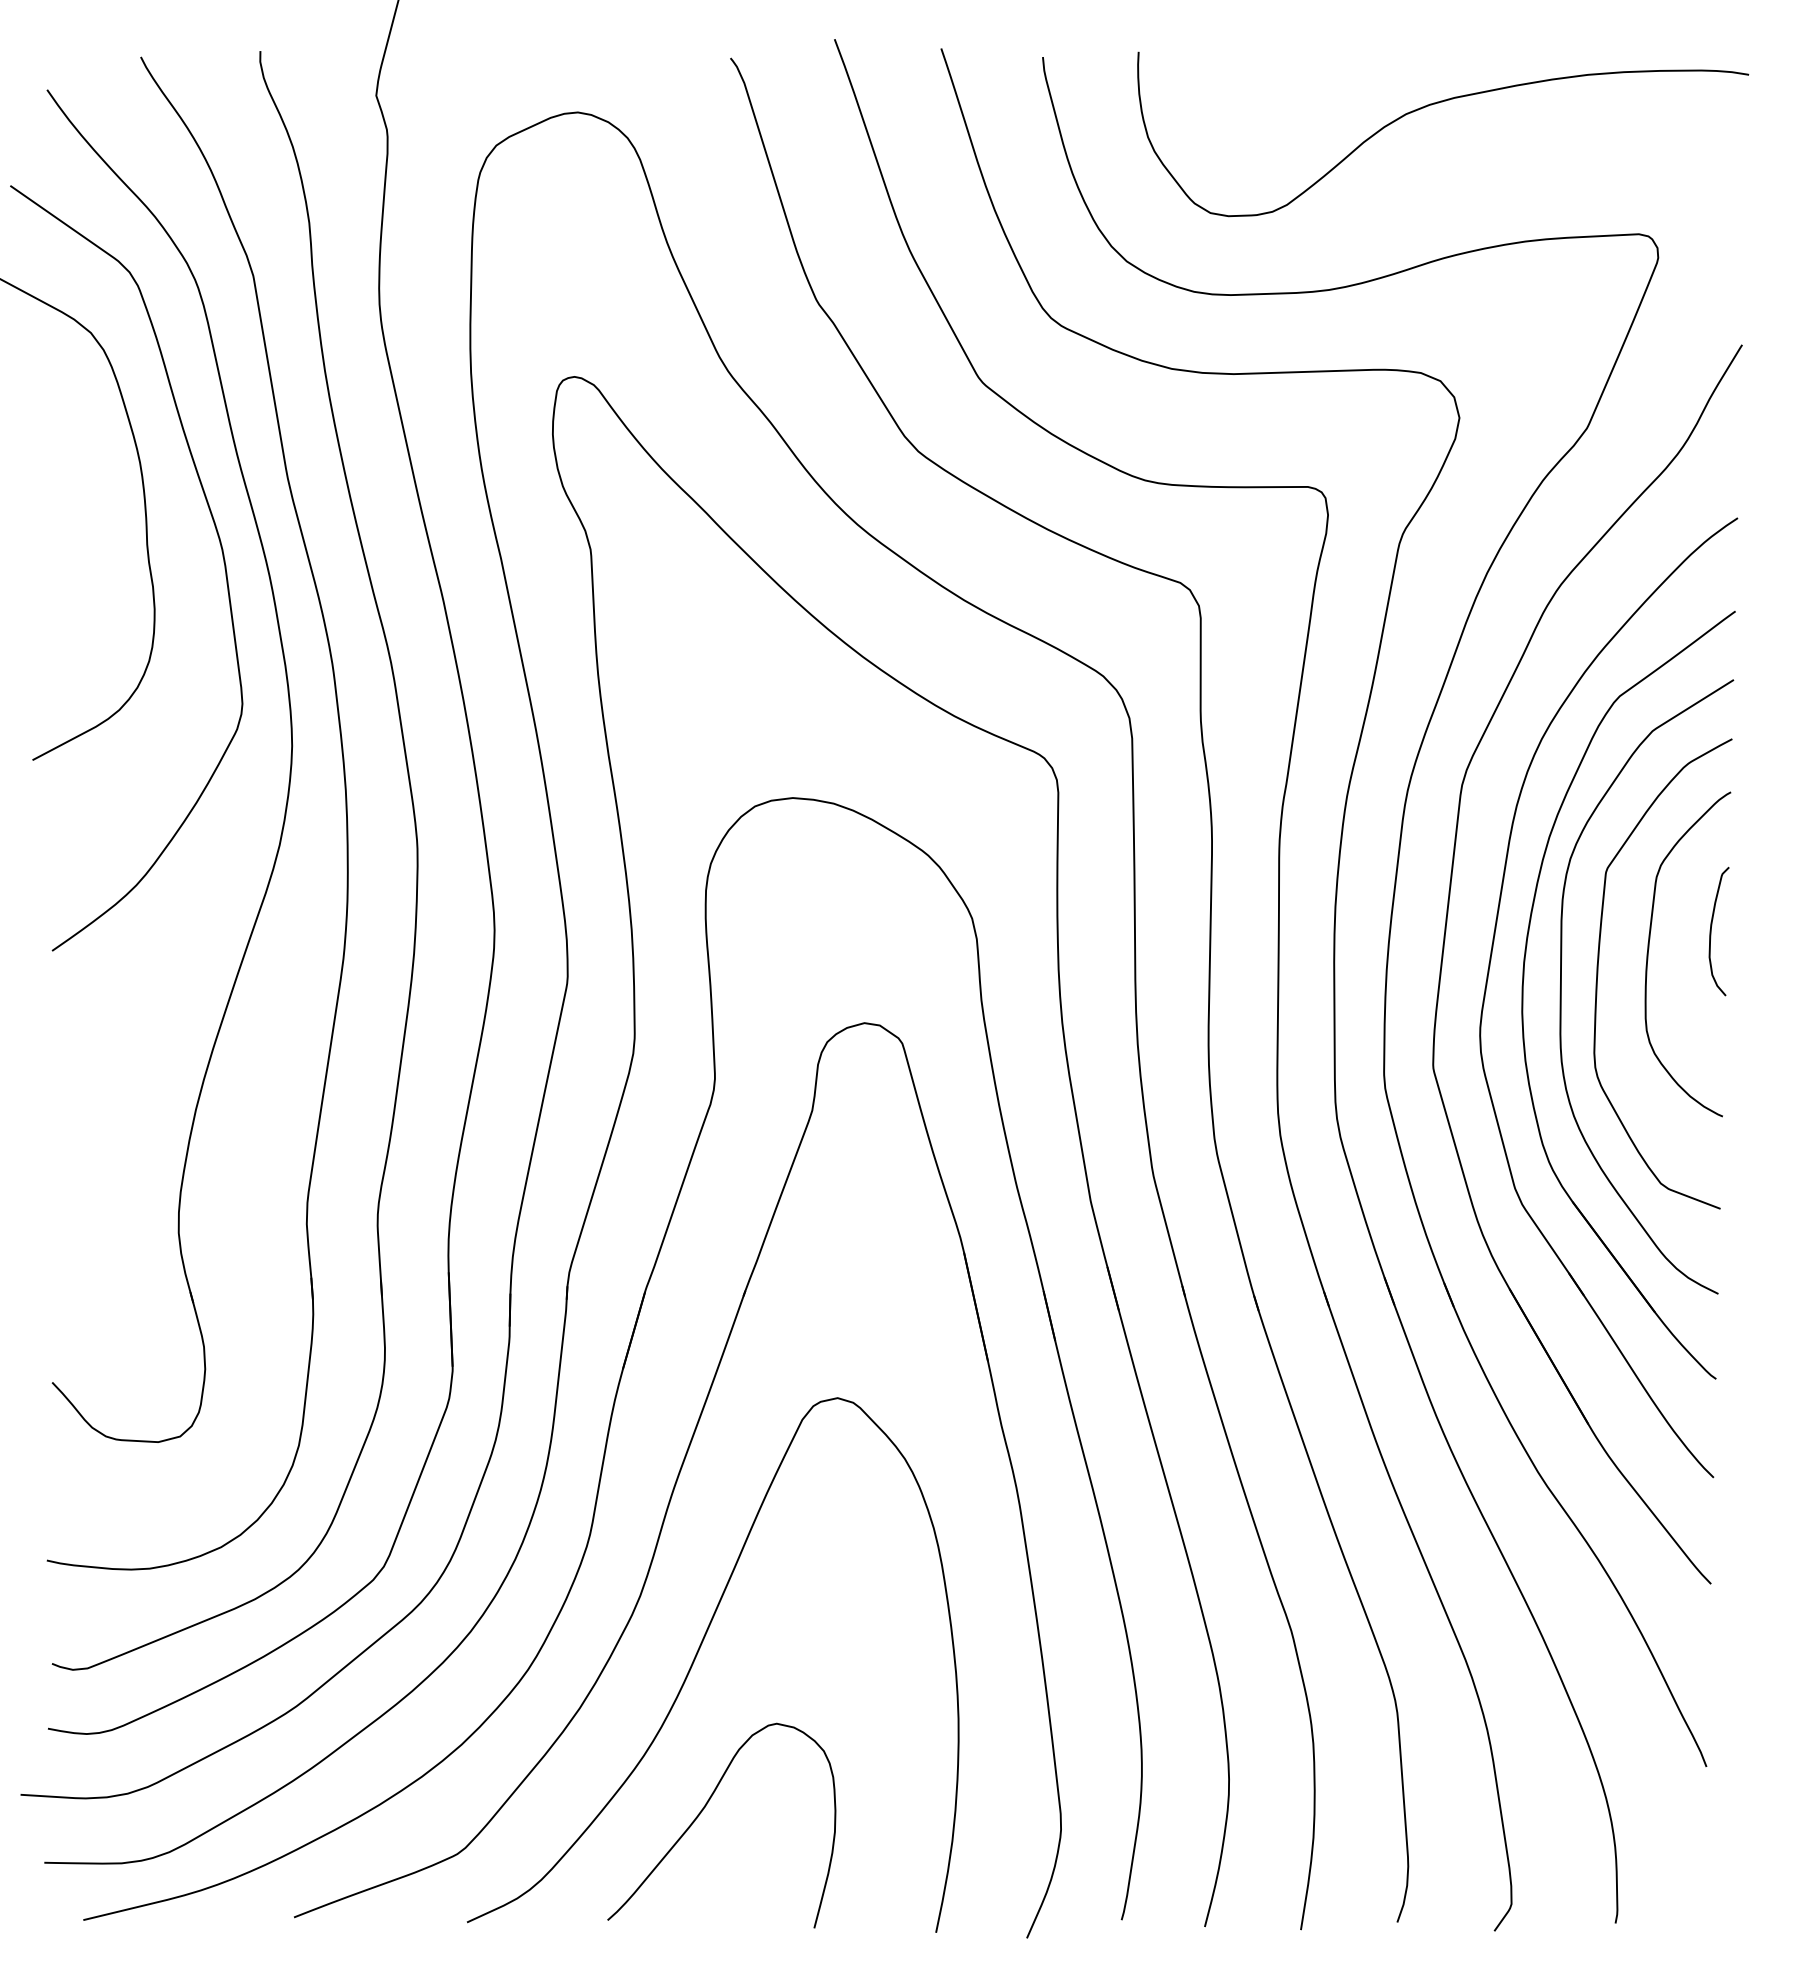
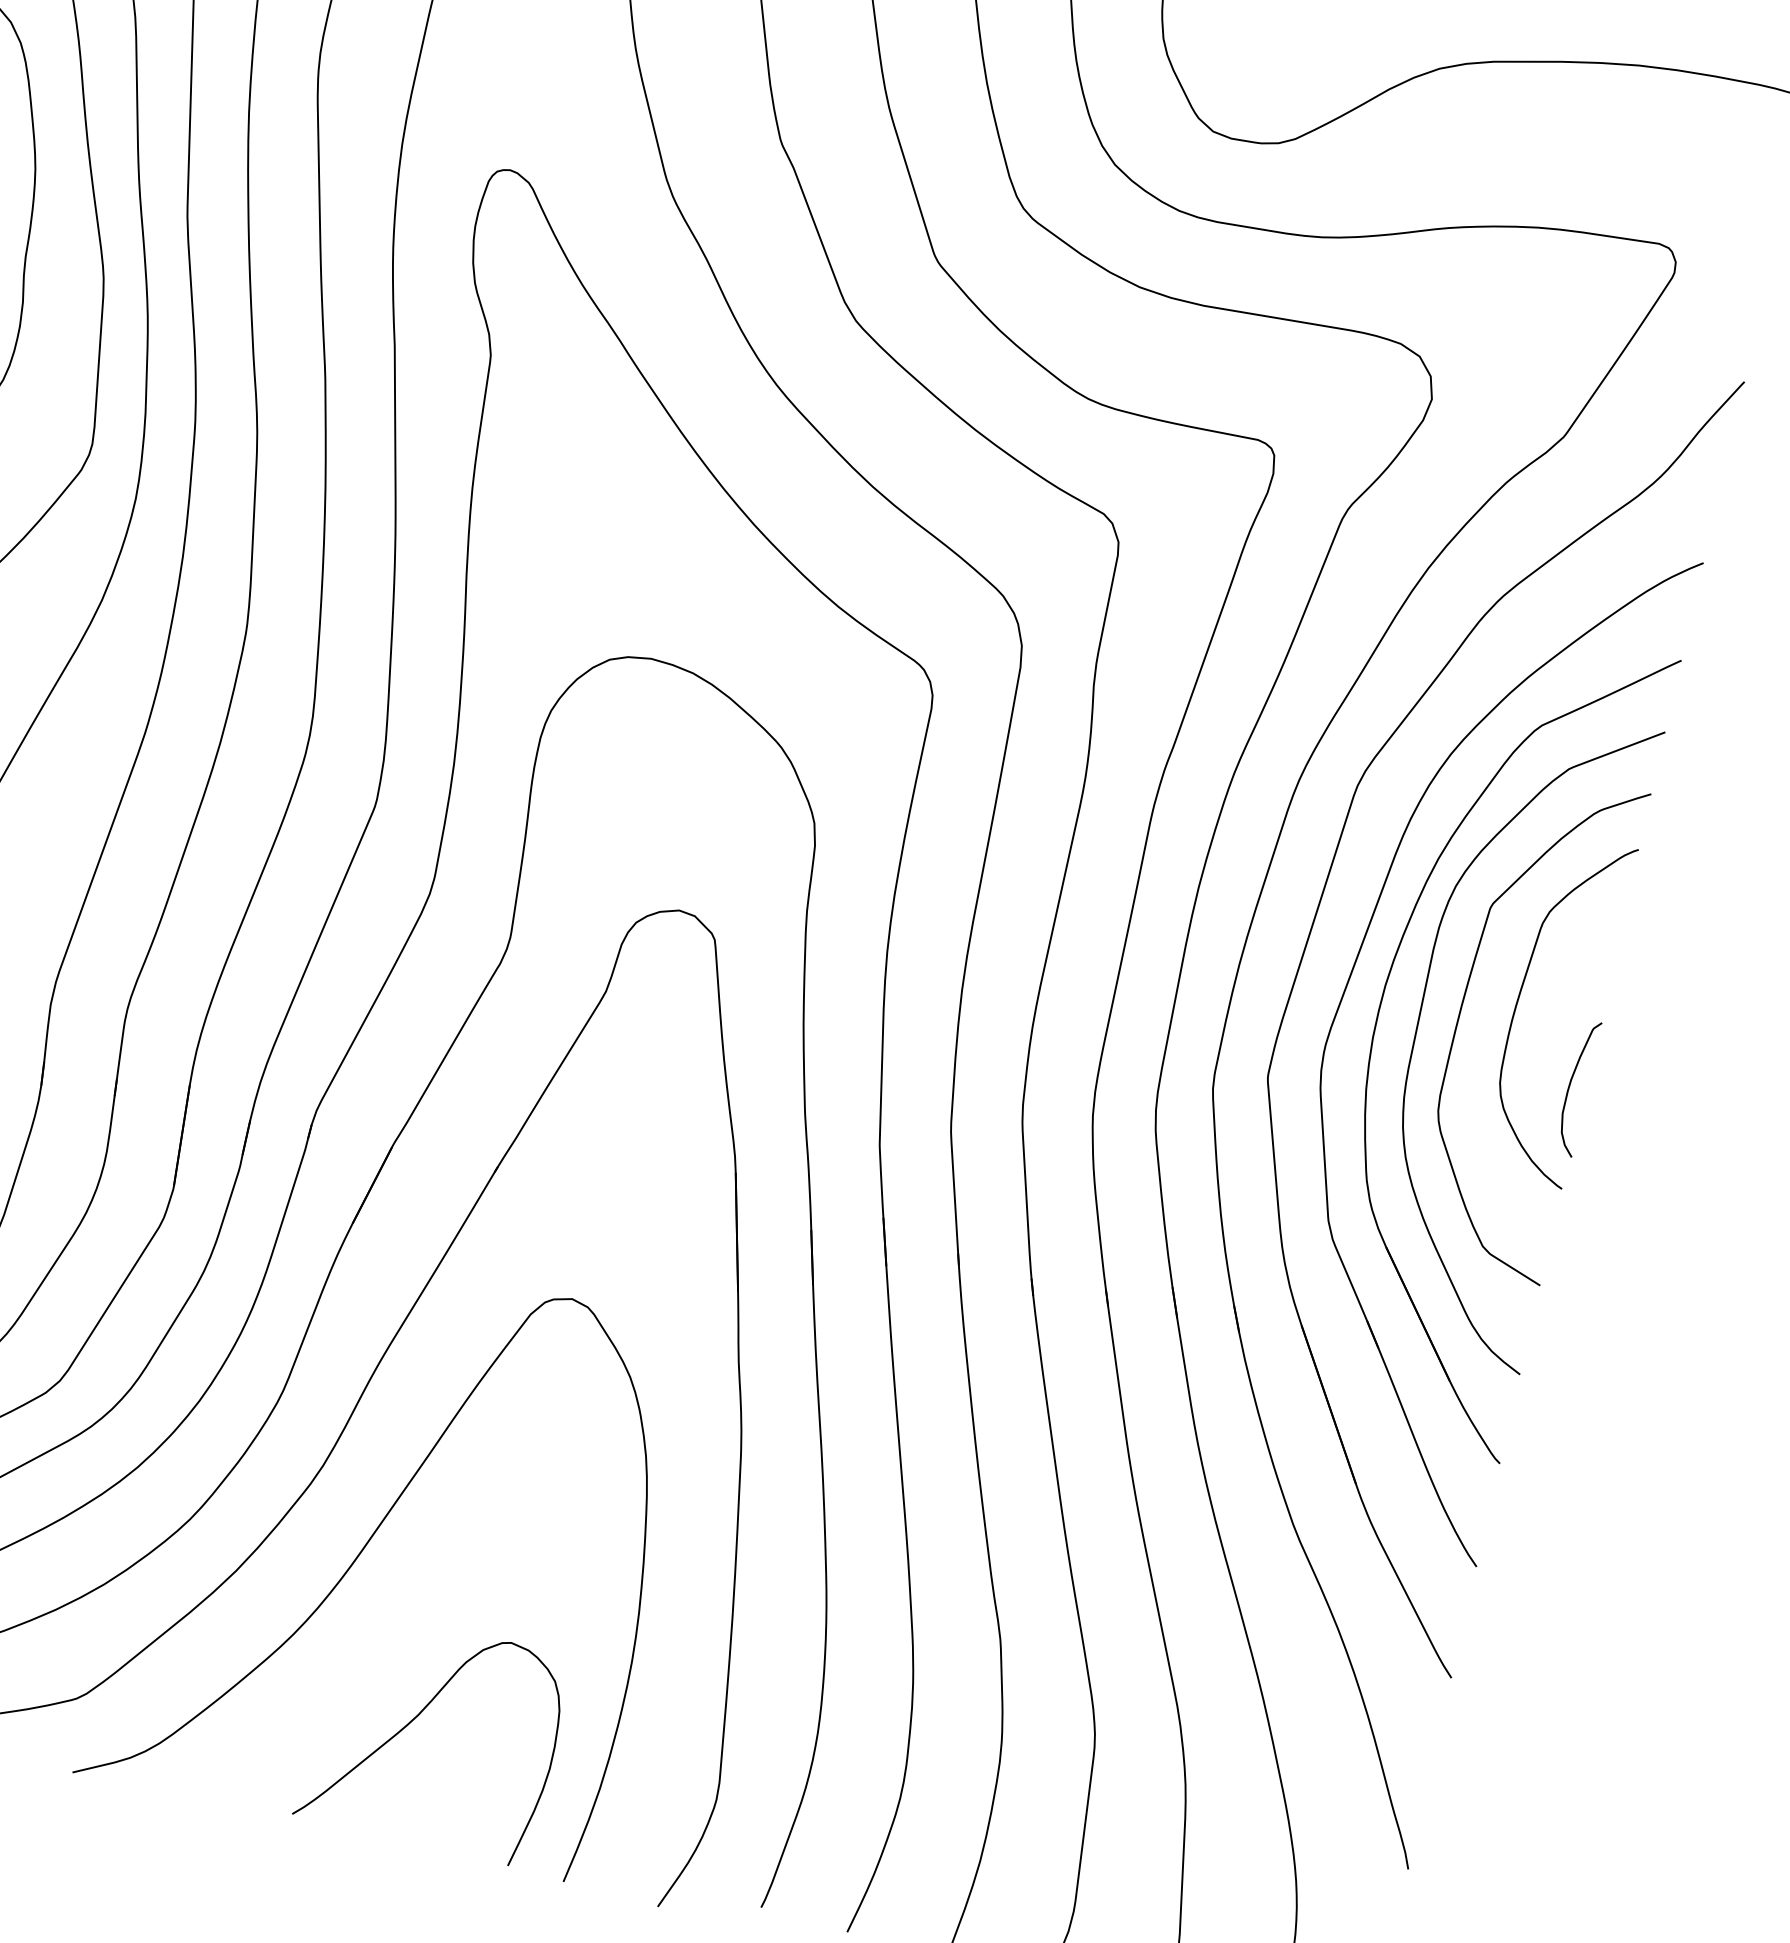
curve: (1711, 931) -> (1570, 1086), moved
curve: (701, 1813) -> (413, 1721), moved

